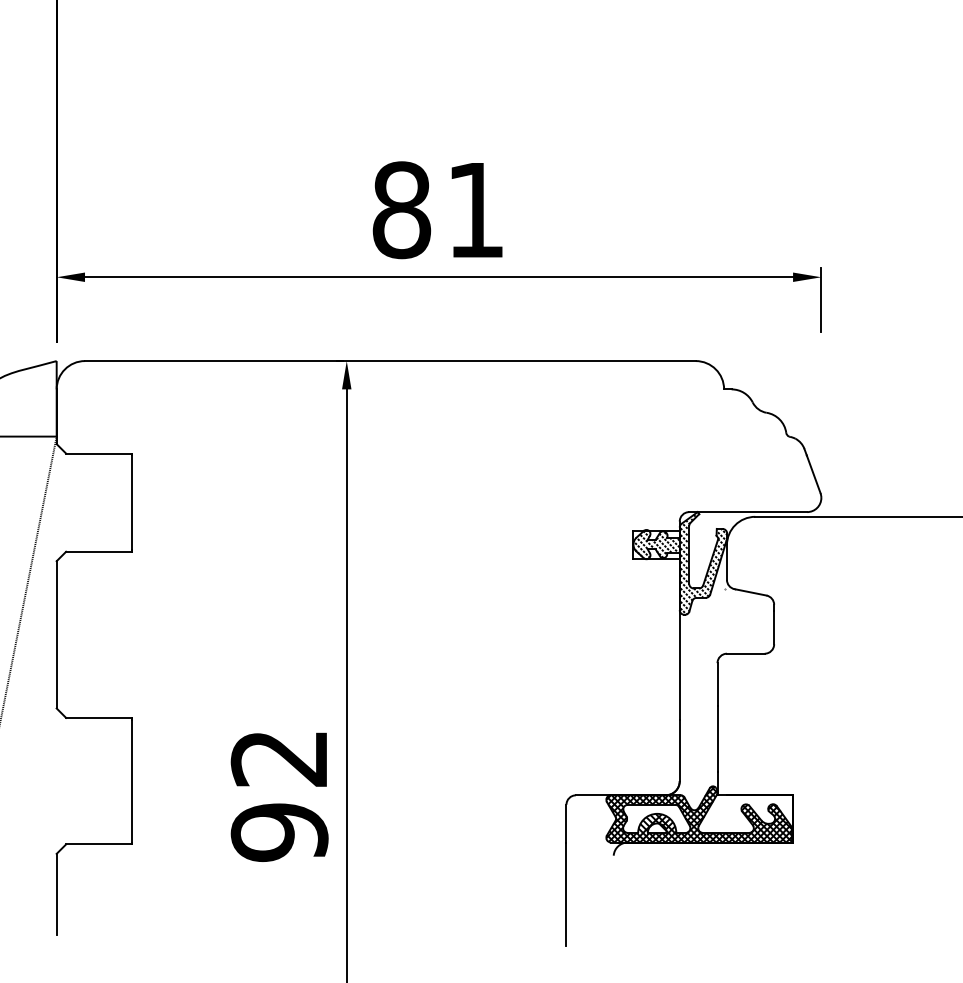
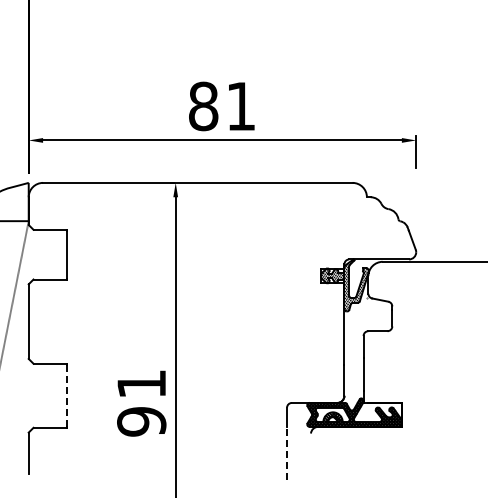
text: (279, 758) -> (141, 384), 92 -> 91
line: (133, 782) -> (67, 396), solid -> dashed
line: (567, 893) -> (287, 452), solid -> dashed

